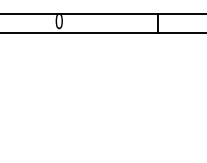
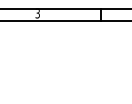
text: (58, 22) -> (37, 14), 0 -> 3

